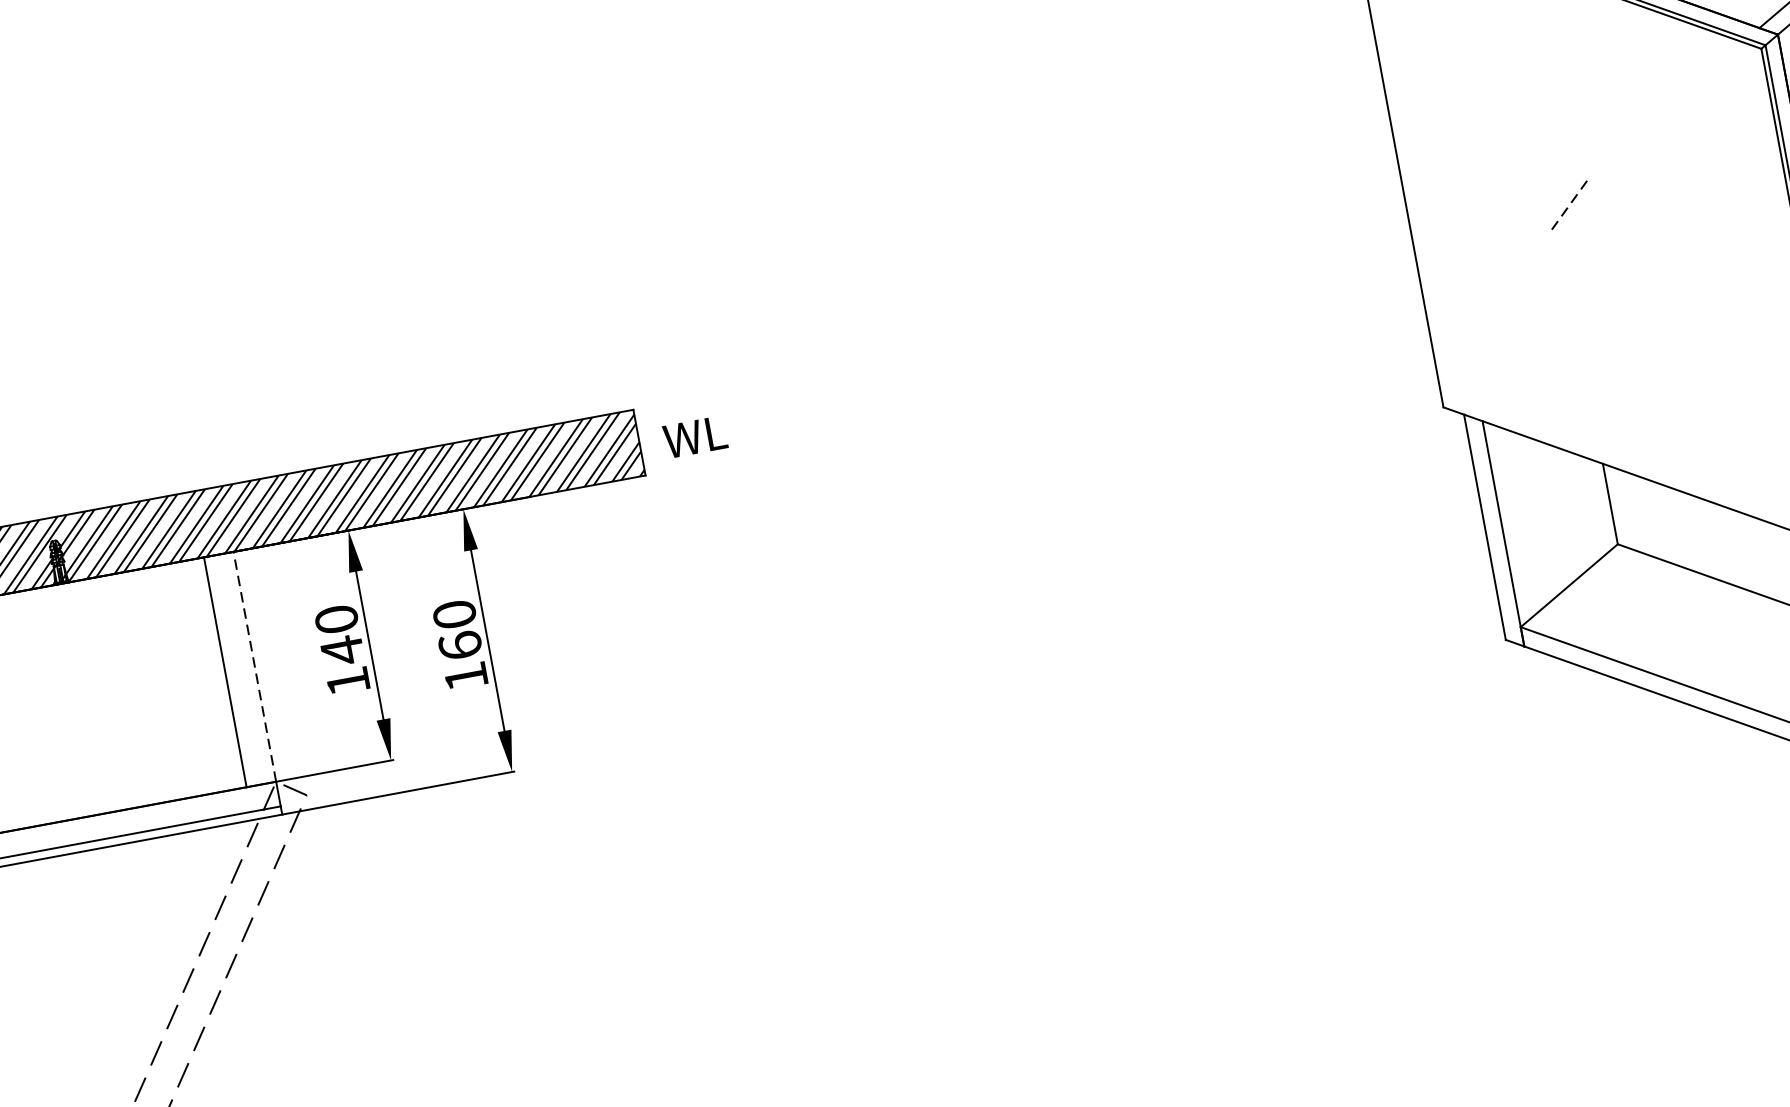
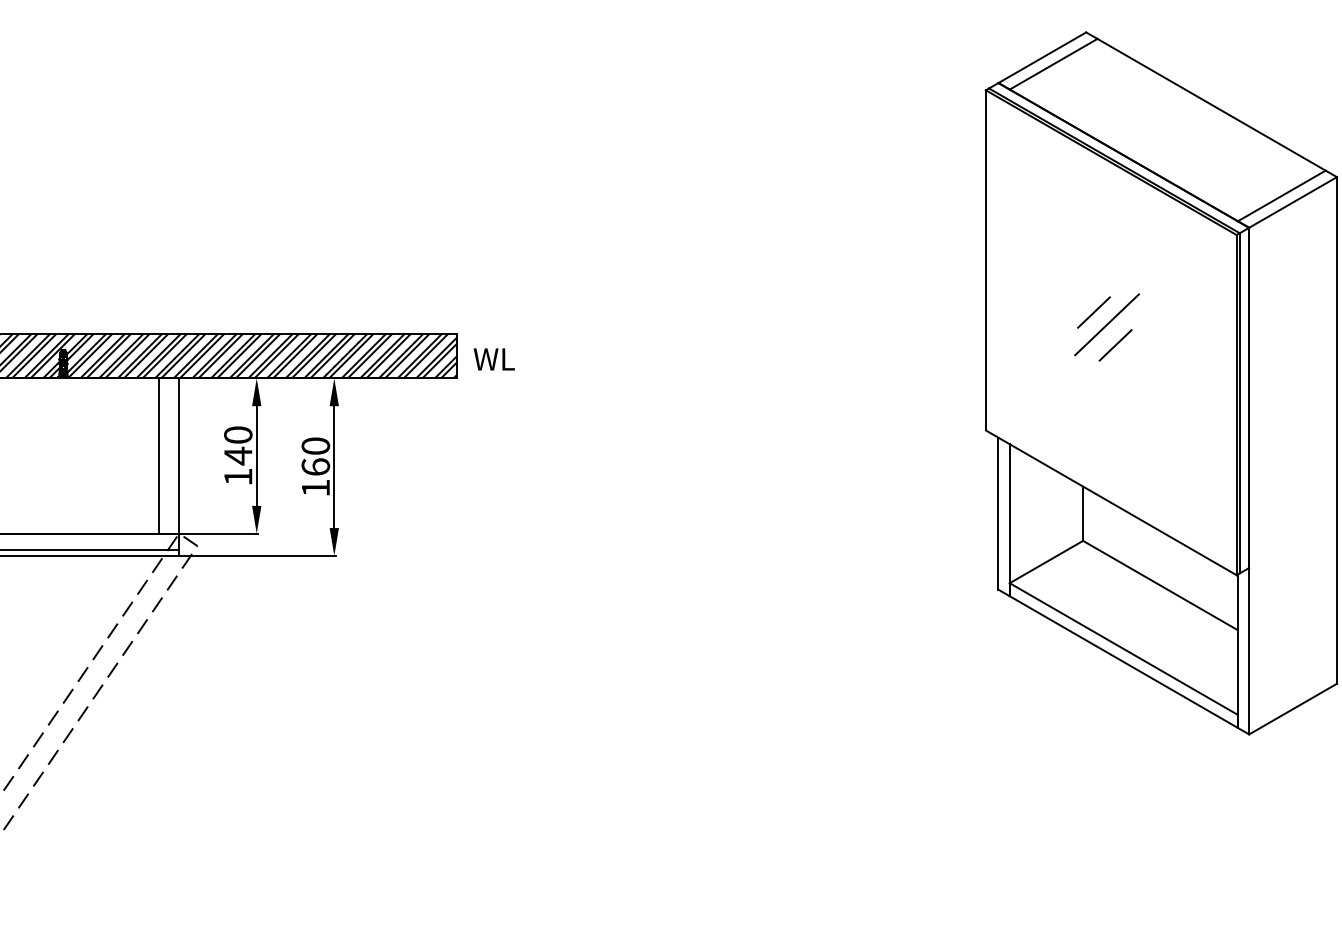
line: (1571, 202) -> (1094, 312), dashed -> solid
line: (1593, 217) -> (1106, 324), added
line: (1612, 245) -> (1115, 345), added
line: (255, 667) -> (179, 456), dashed -> solid

